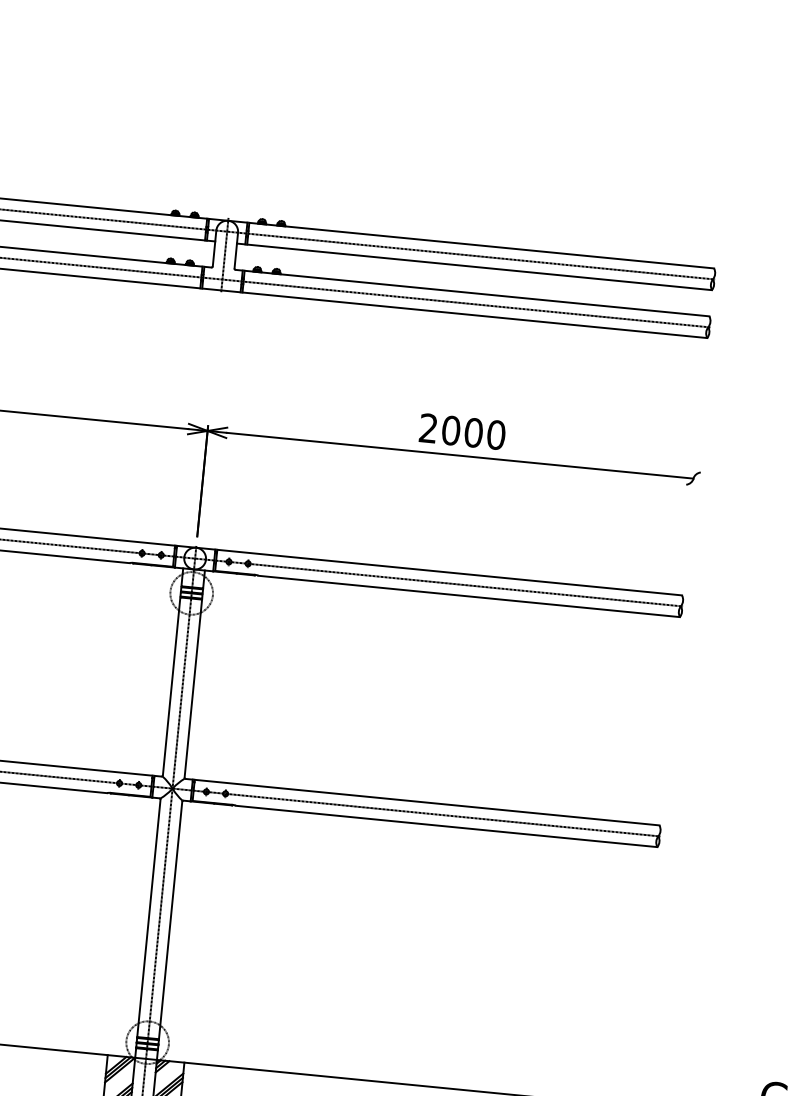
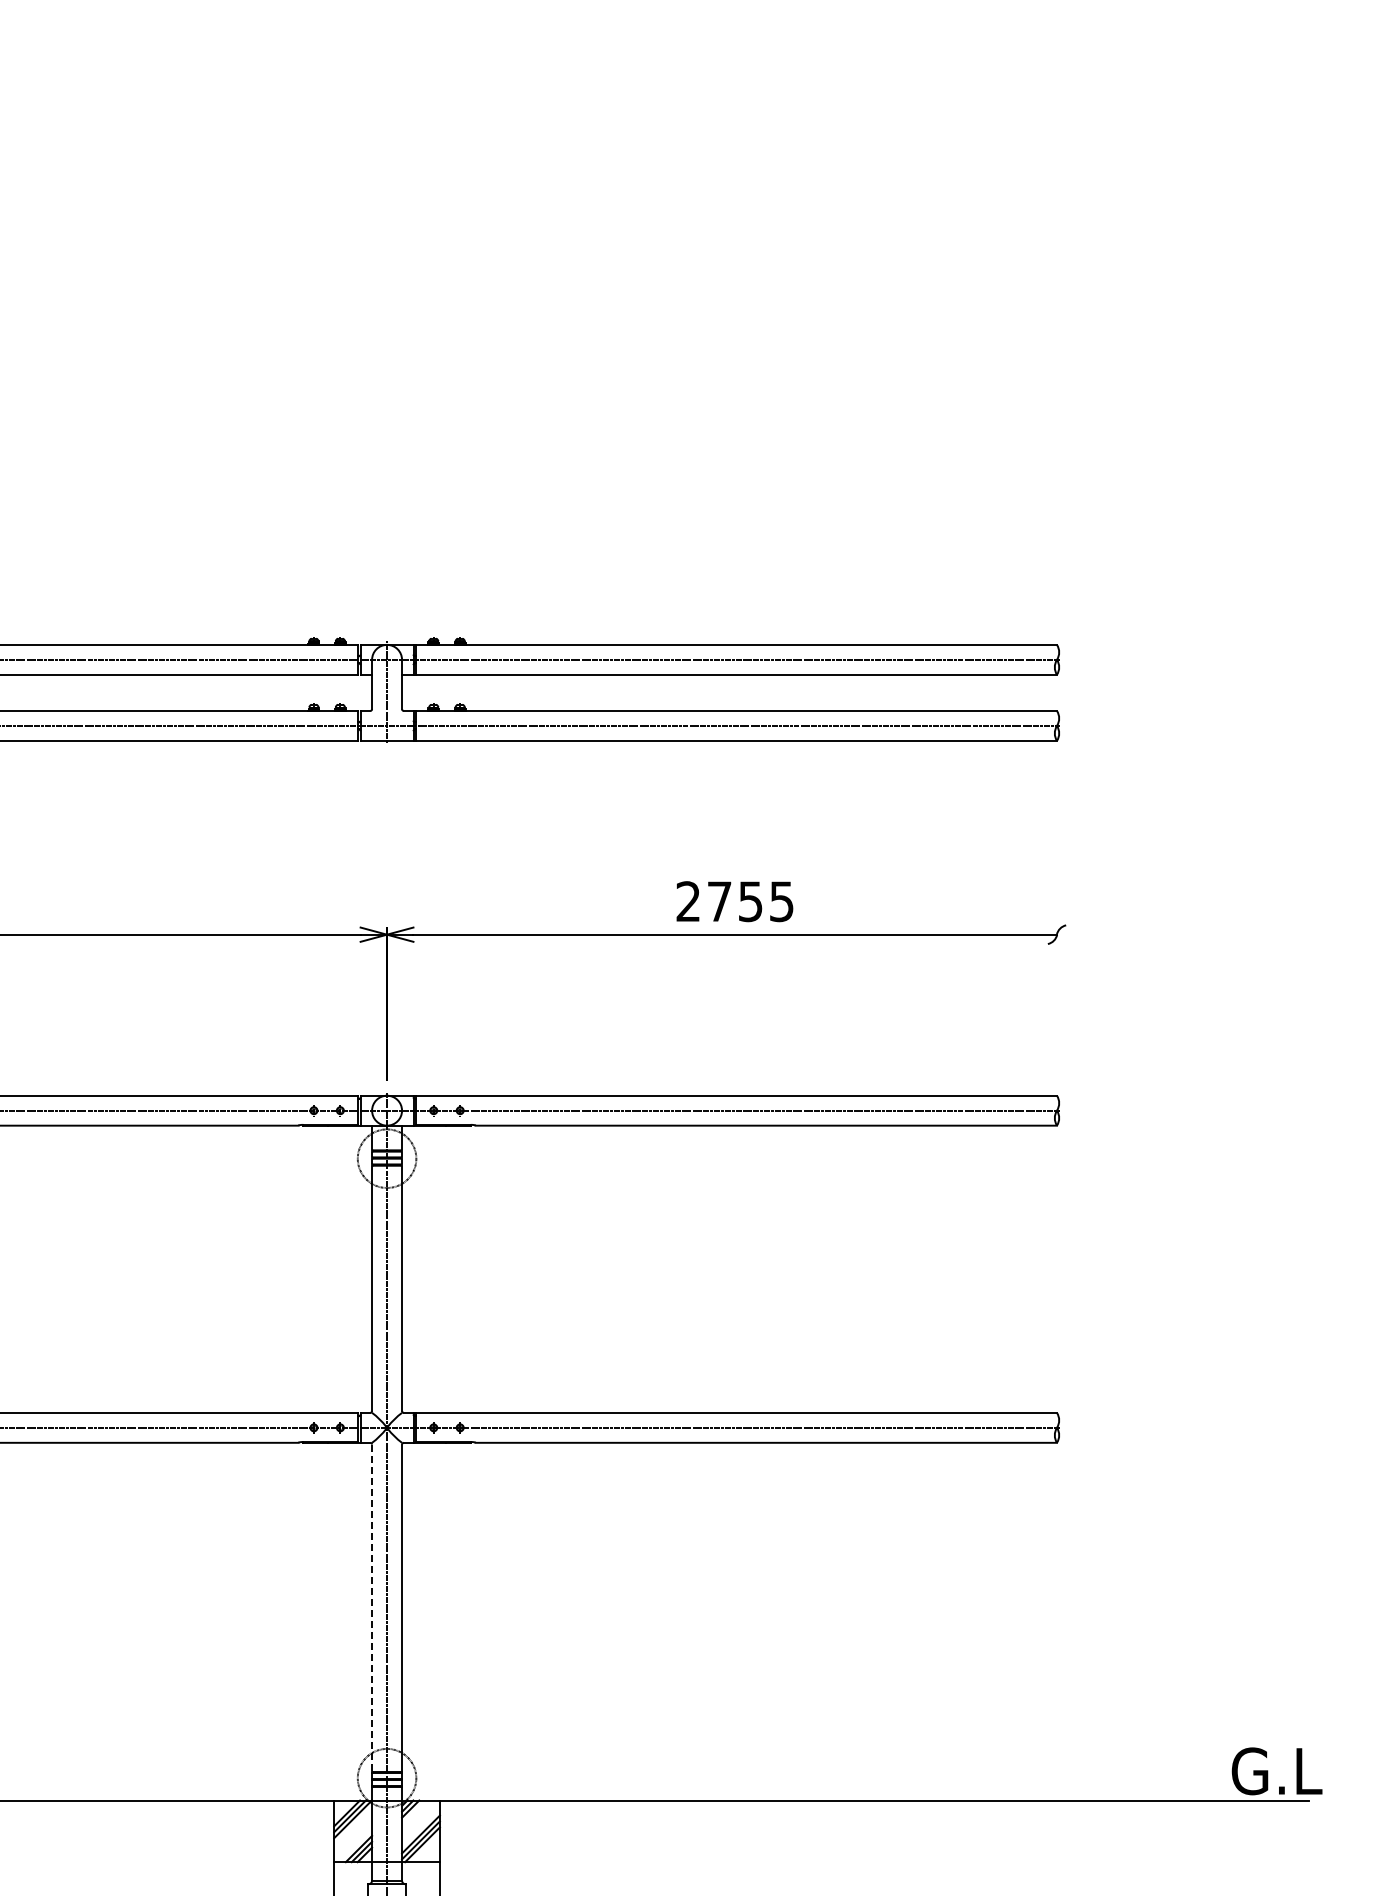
text: (473, 432) -> (750, 901), 2000 -> 2755
line: (149, 918) -> (372, 1608), solid -> dashed

